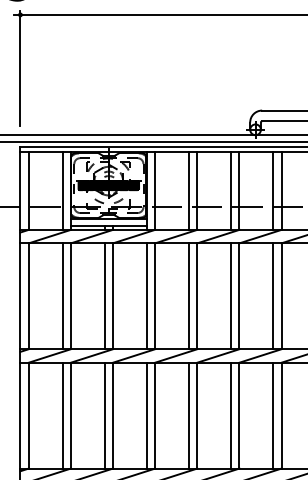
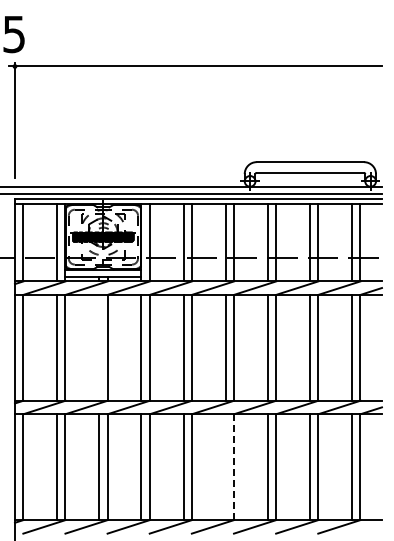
line: (104, 295) -> (99, 347), removed
line: (230, 415) -> (225, 467), removed
line: (238, 415) -> (233, 467), solid -> dashed

